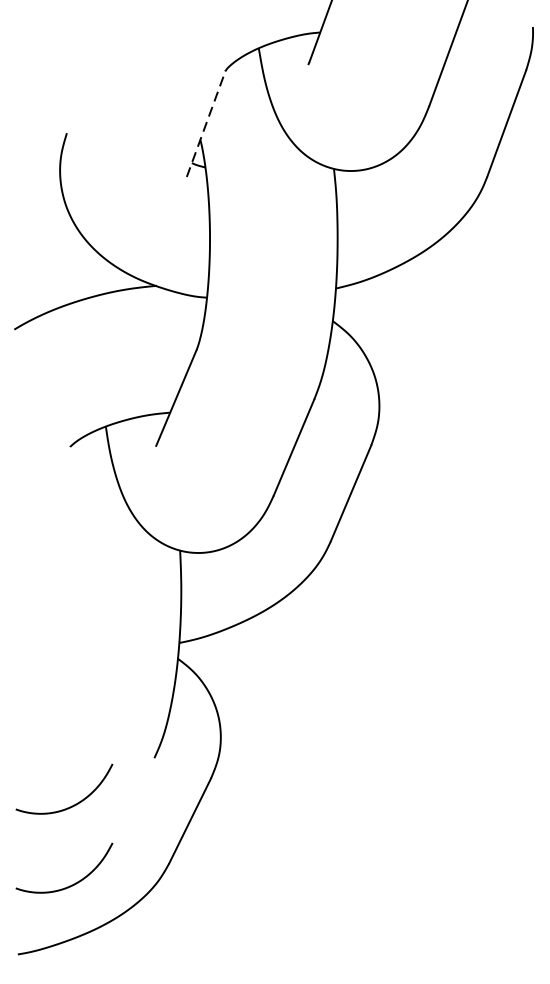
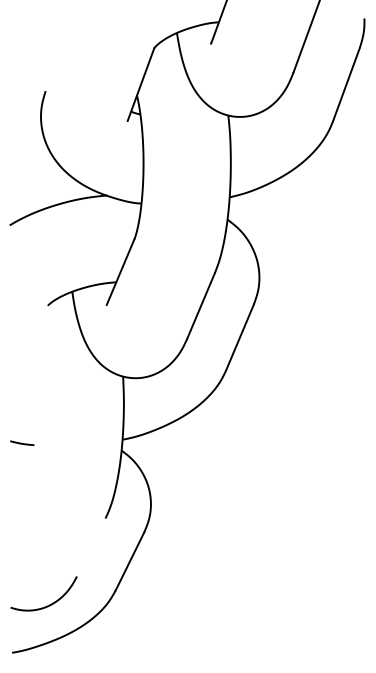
line: (207, 123) -> (141, 84), dashed -> solid
line: (31, 646) -> (21, 442), added
curve: (68, 806) -> (46, 551), removed

